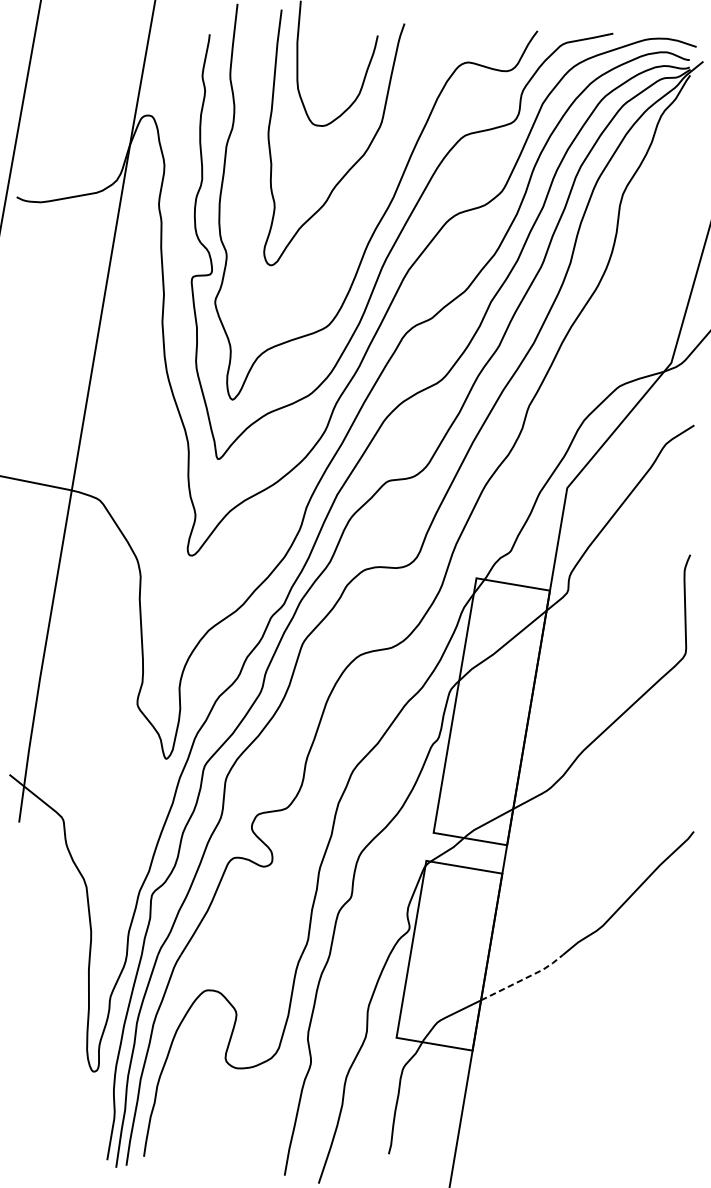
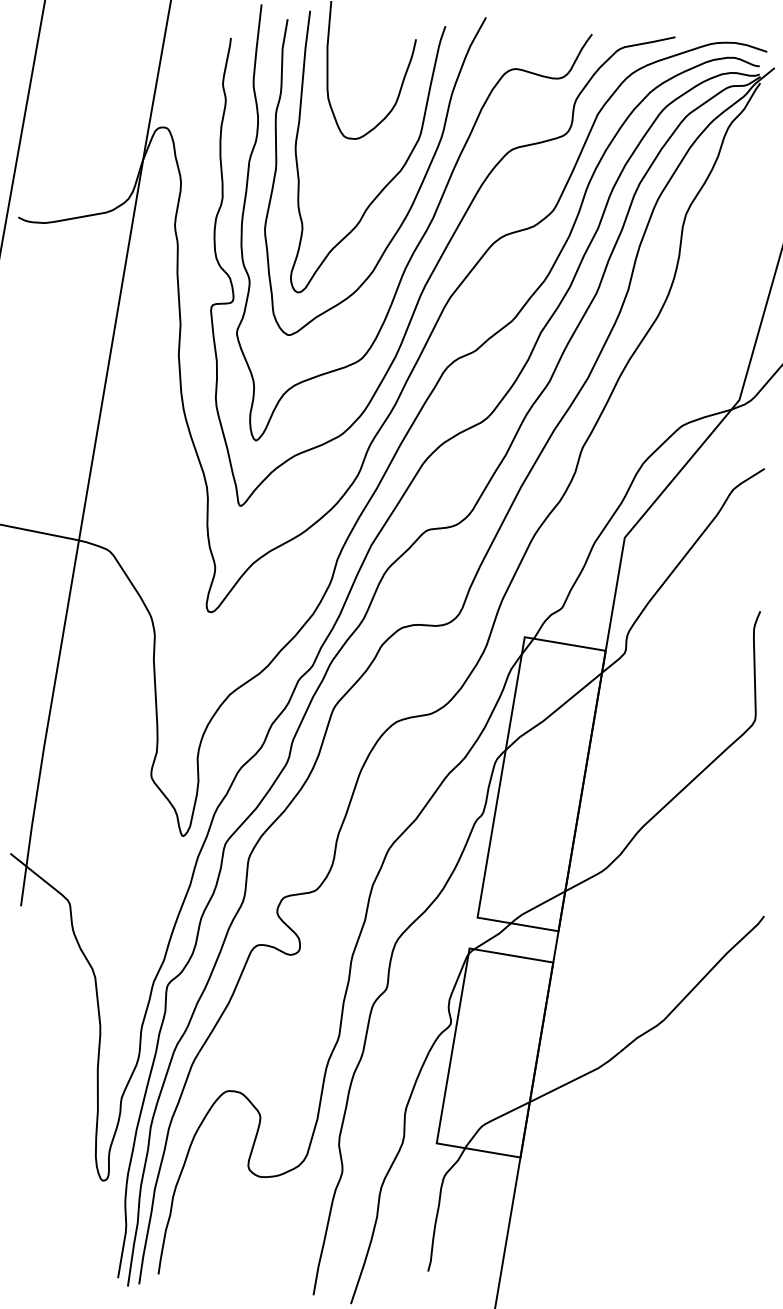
curve: (379, 172) -> (417, 190), added
line: (524, 978) -> (577, 1078), dashed -> solid

